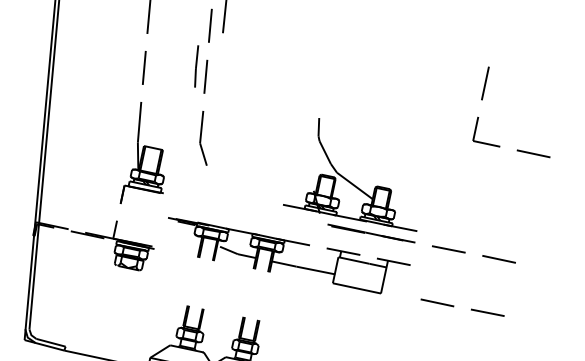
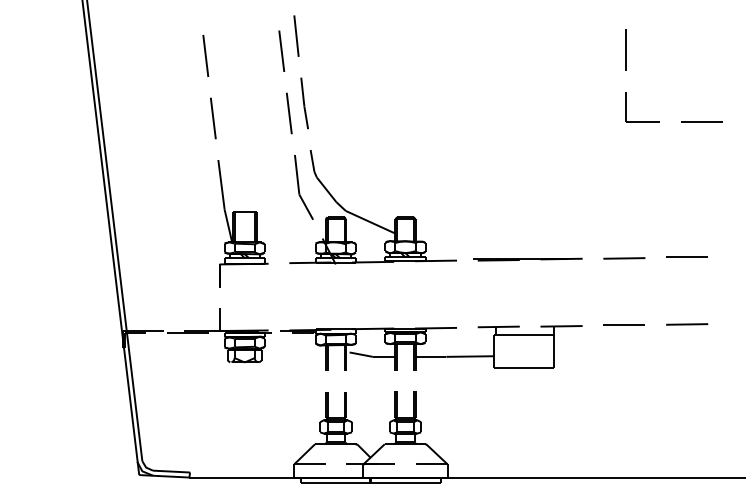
line: (196, 66) -> (304, 103), moved
part: (352, 183) -> (367, 219), moved
part: (282, 252) -> (425, 343), moved

